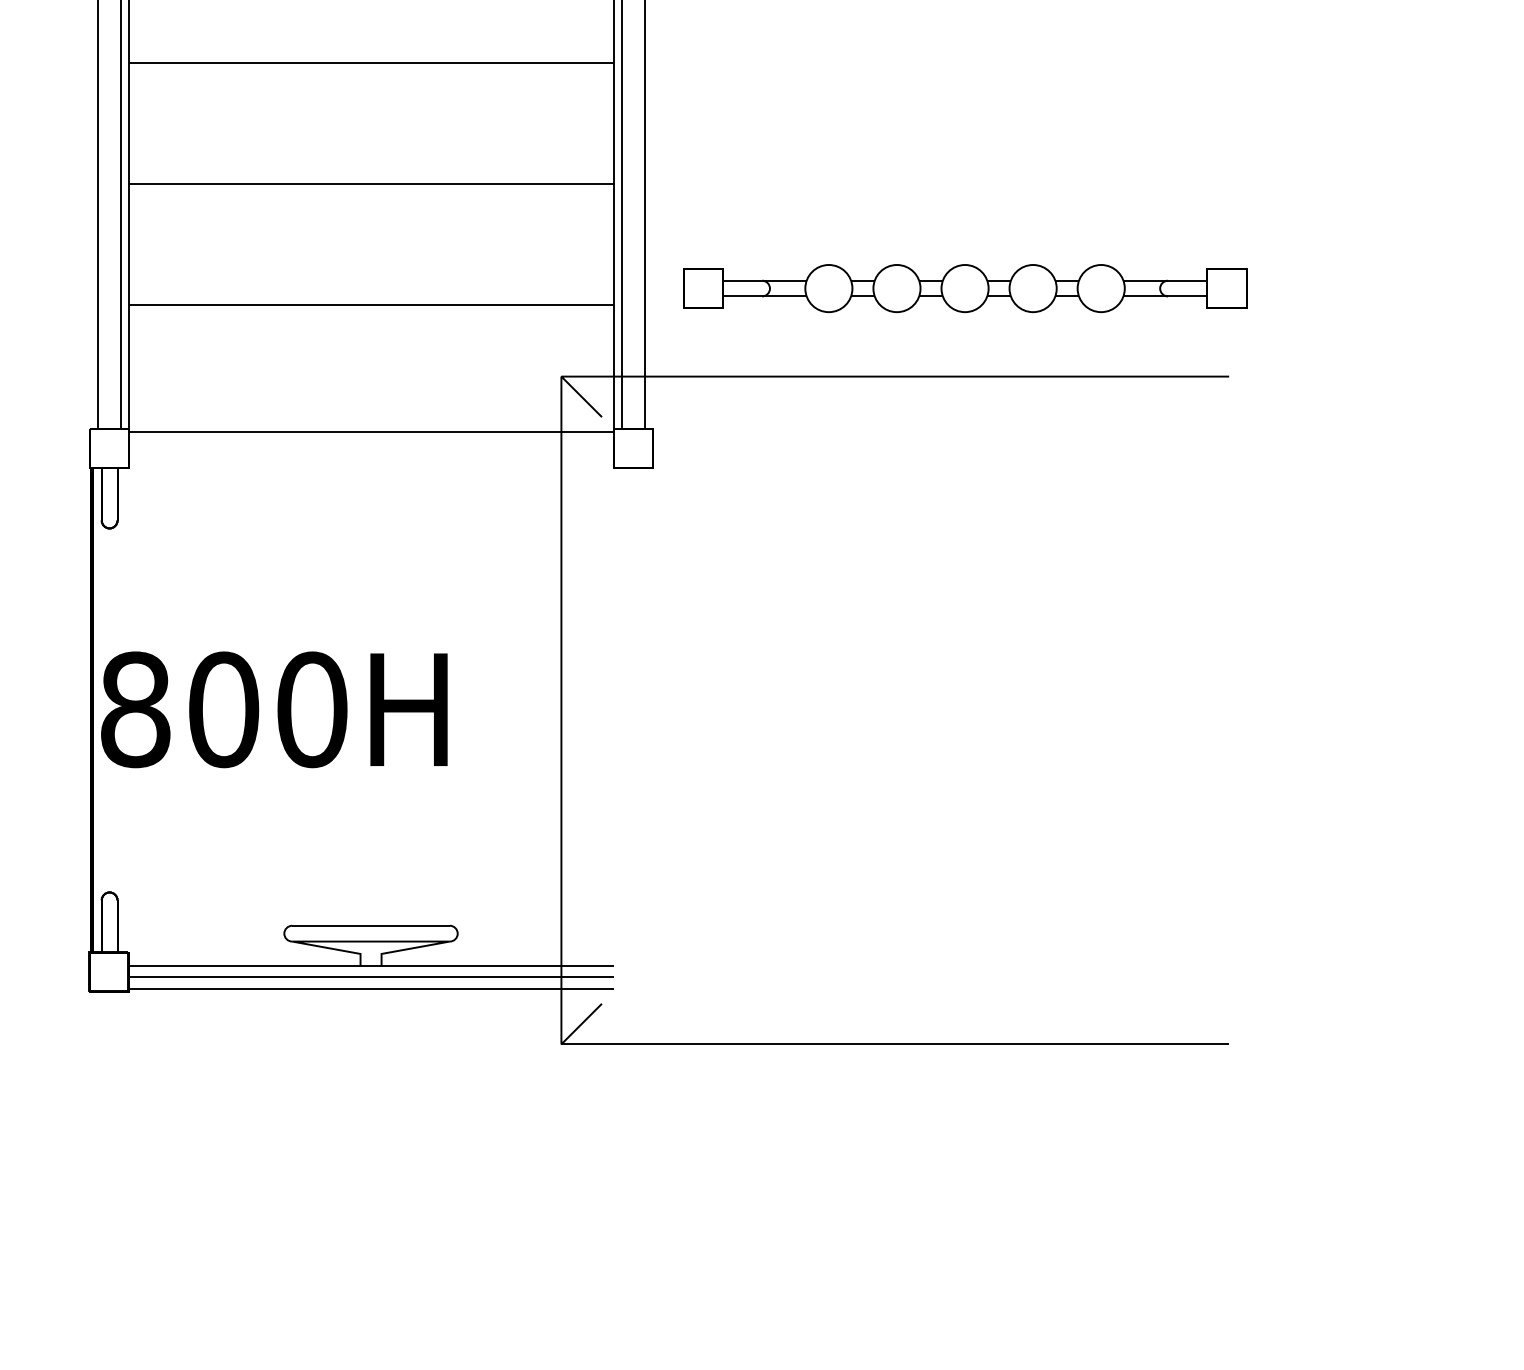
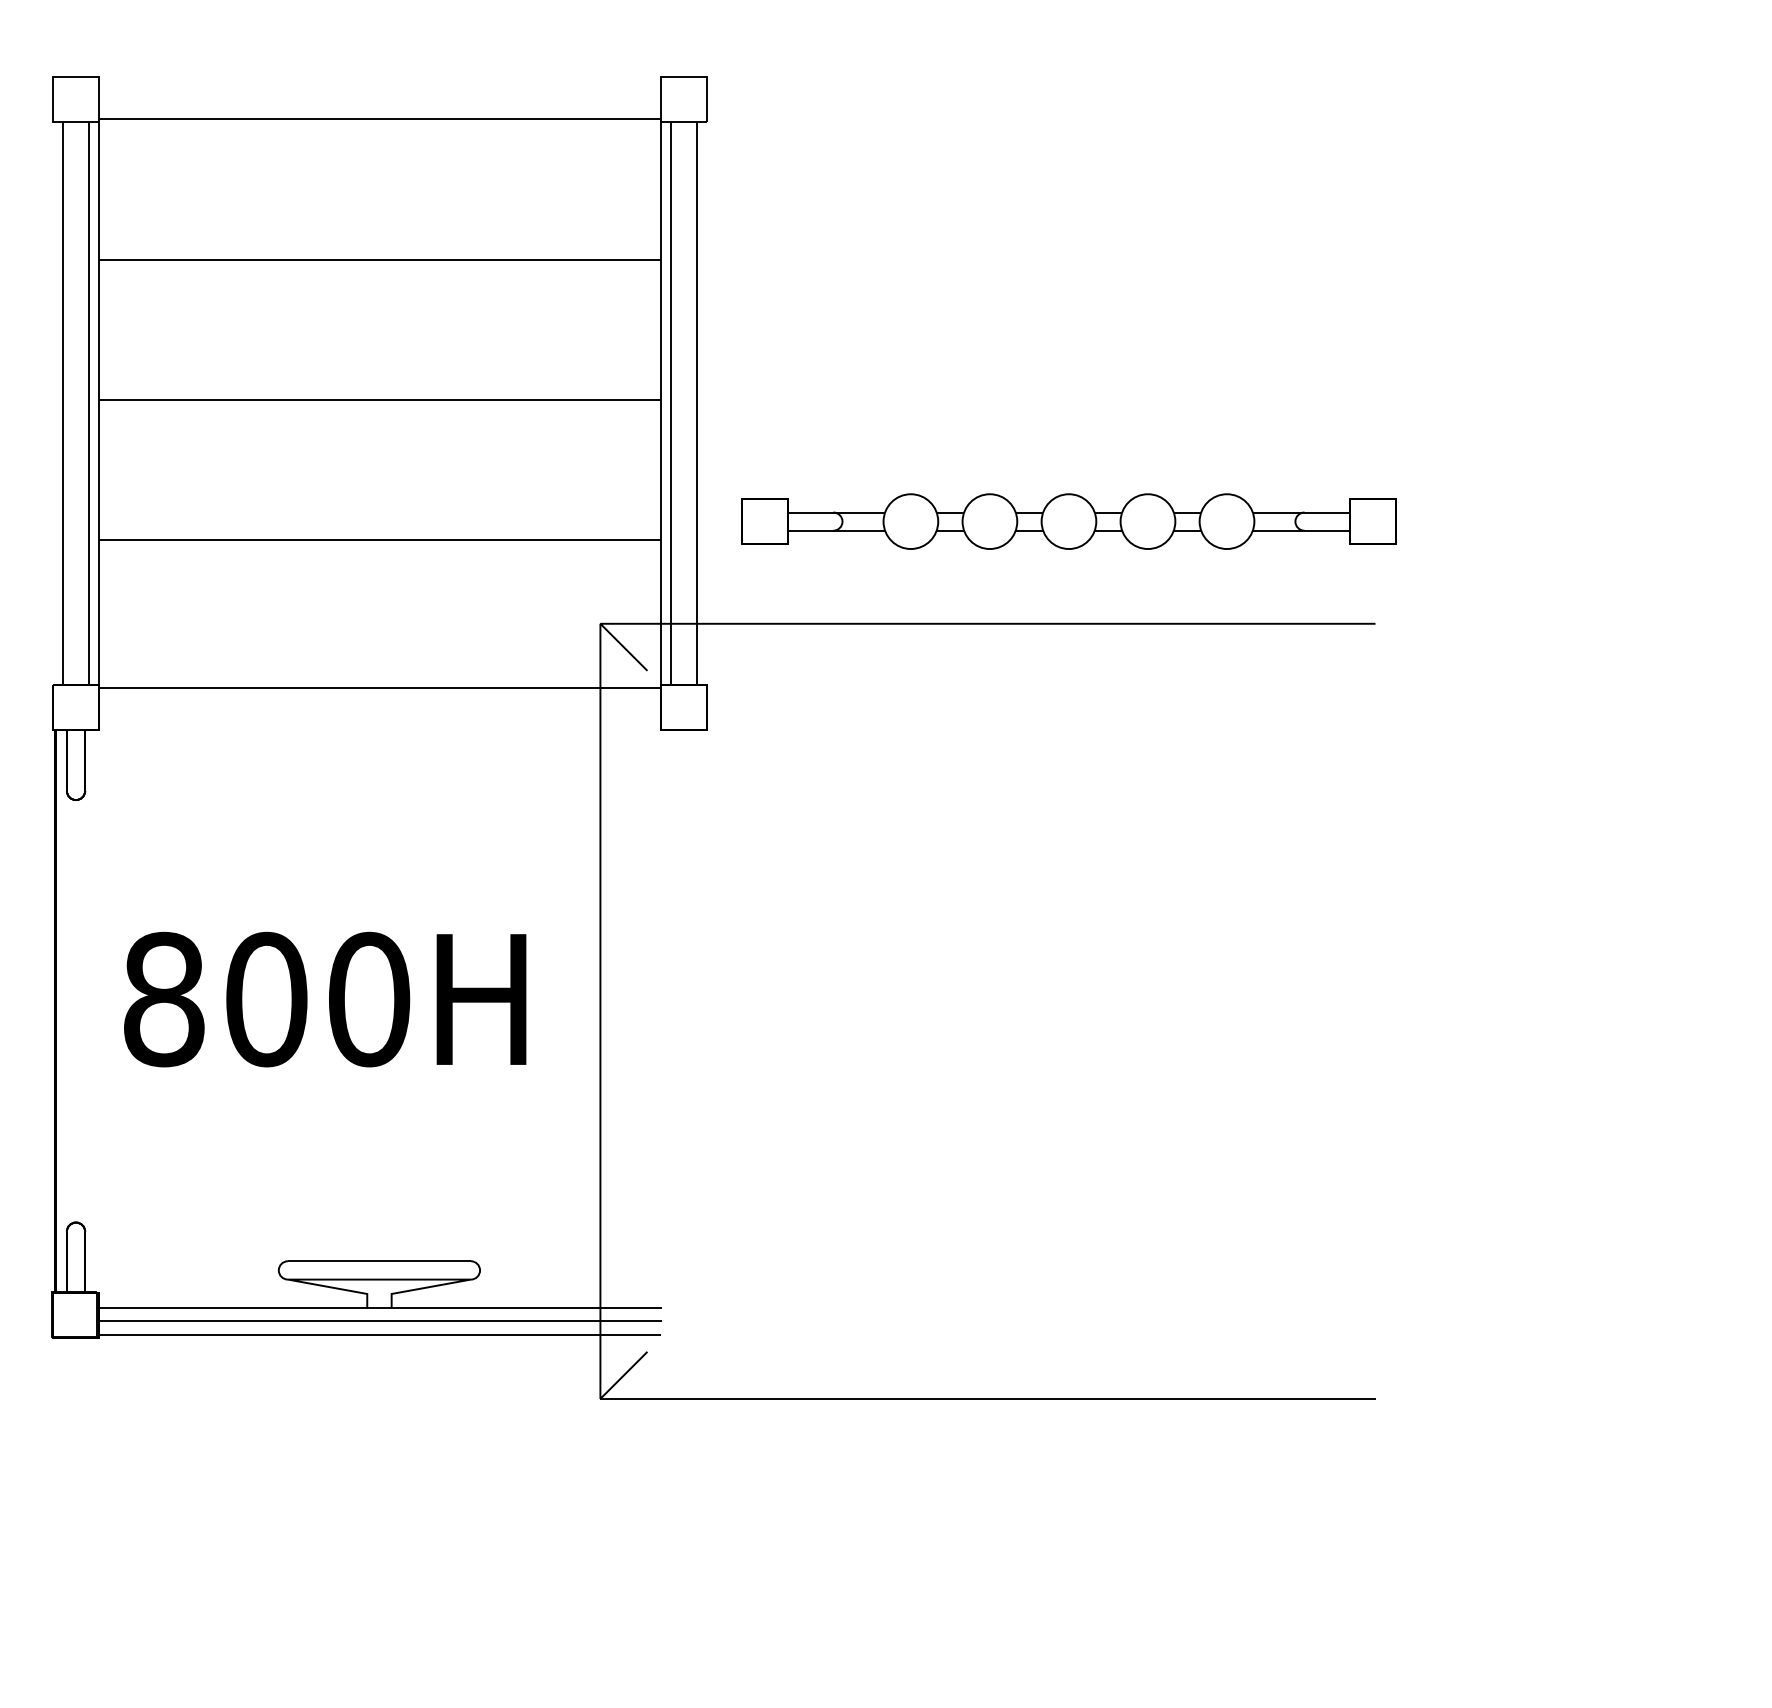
text: (274, 709) -> (325, 999), moved

